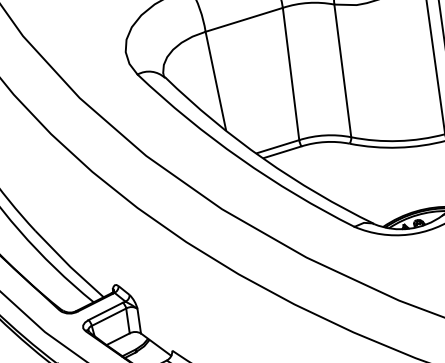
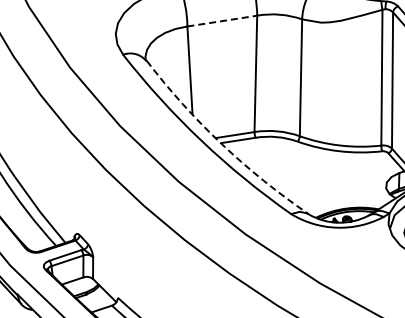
line: (244, 20) -> (222, 21), solid -> dashed
arc: (263, 159) -> (221, 144), solid -> dashed

